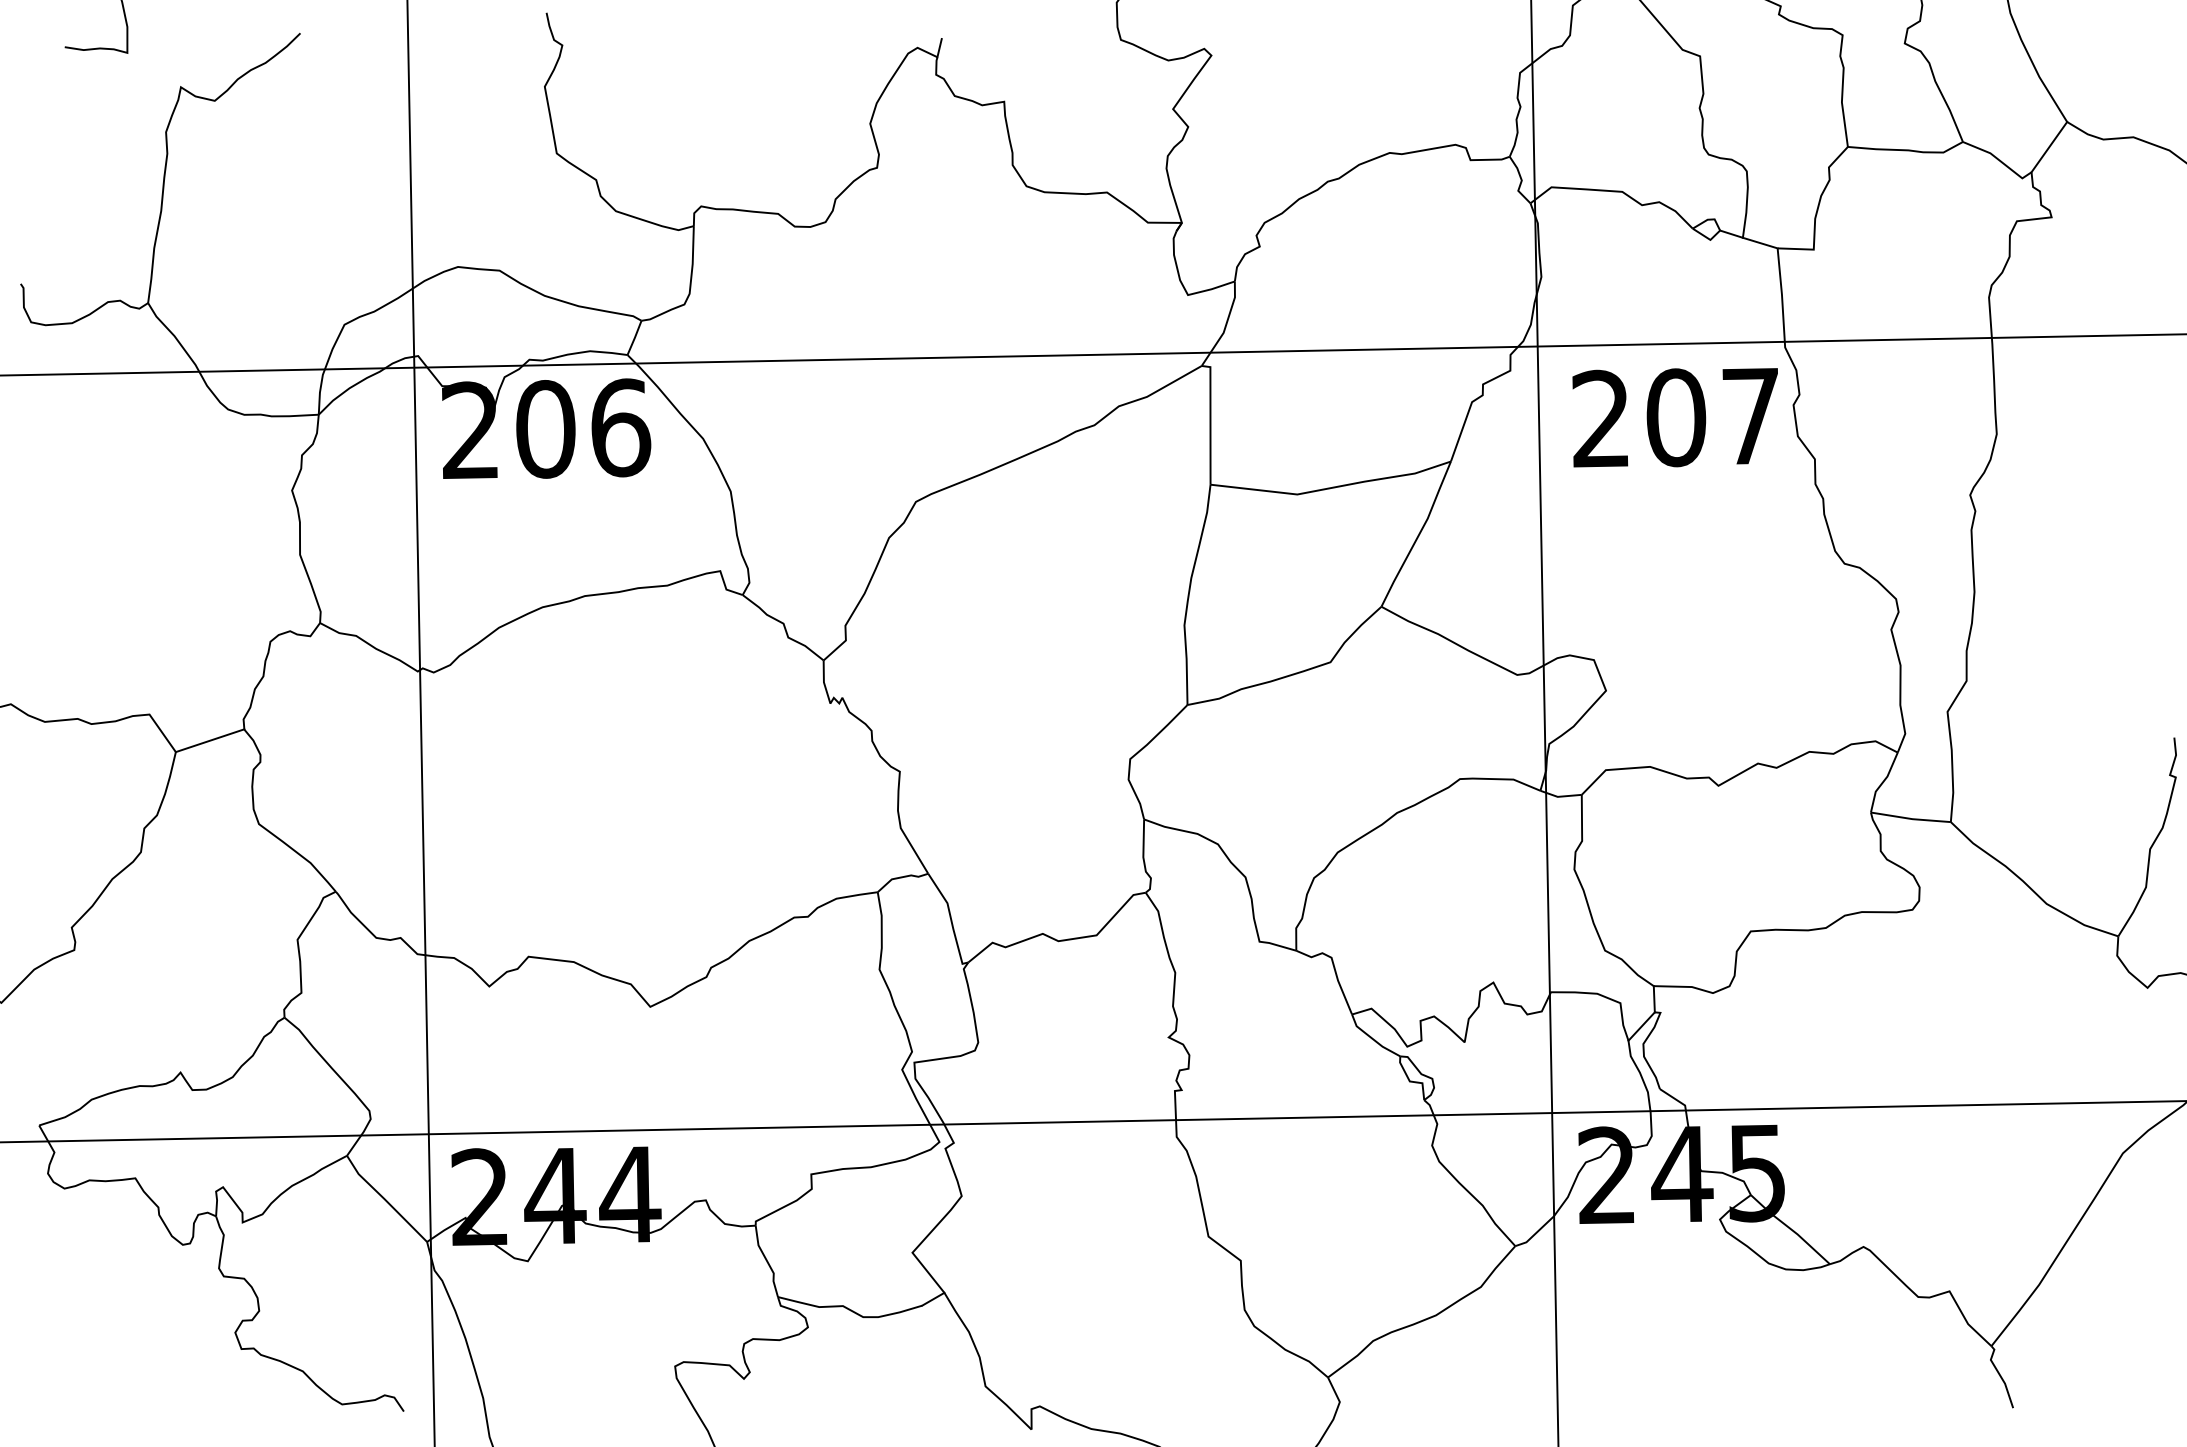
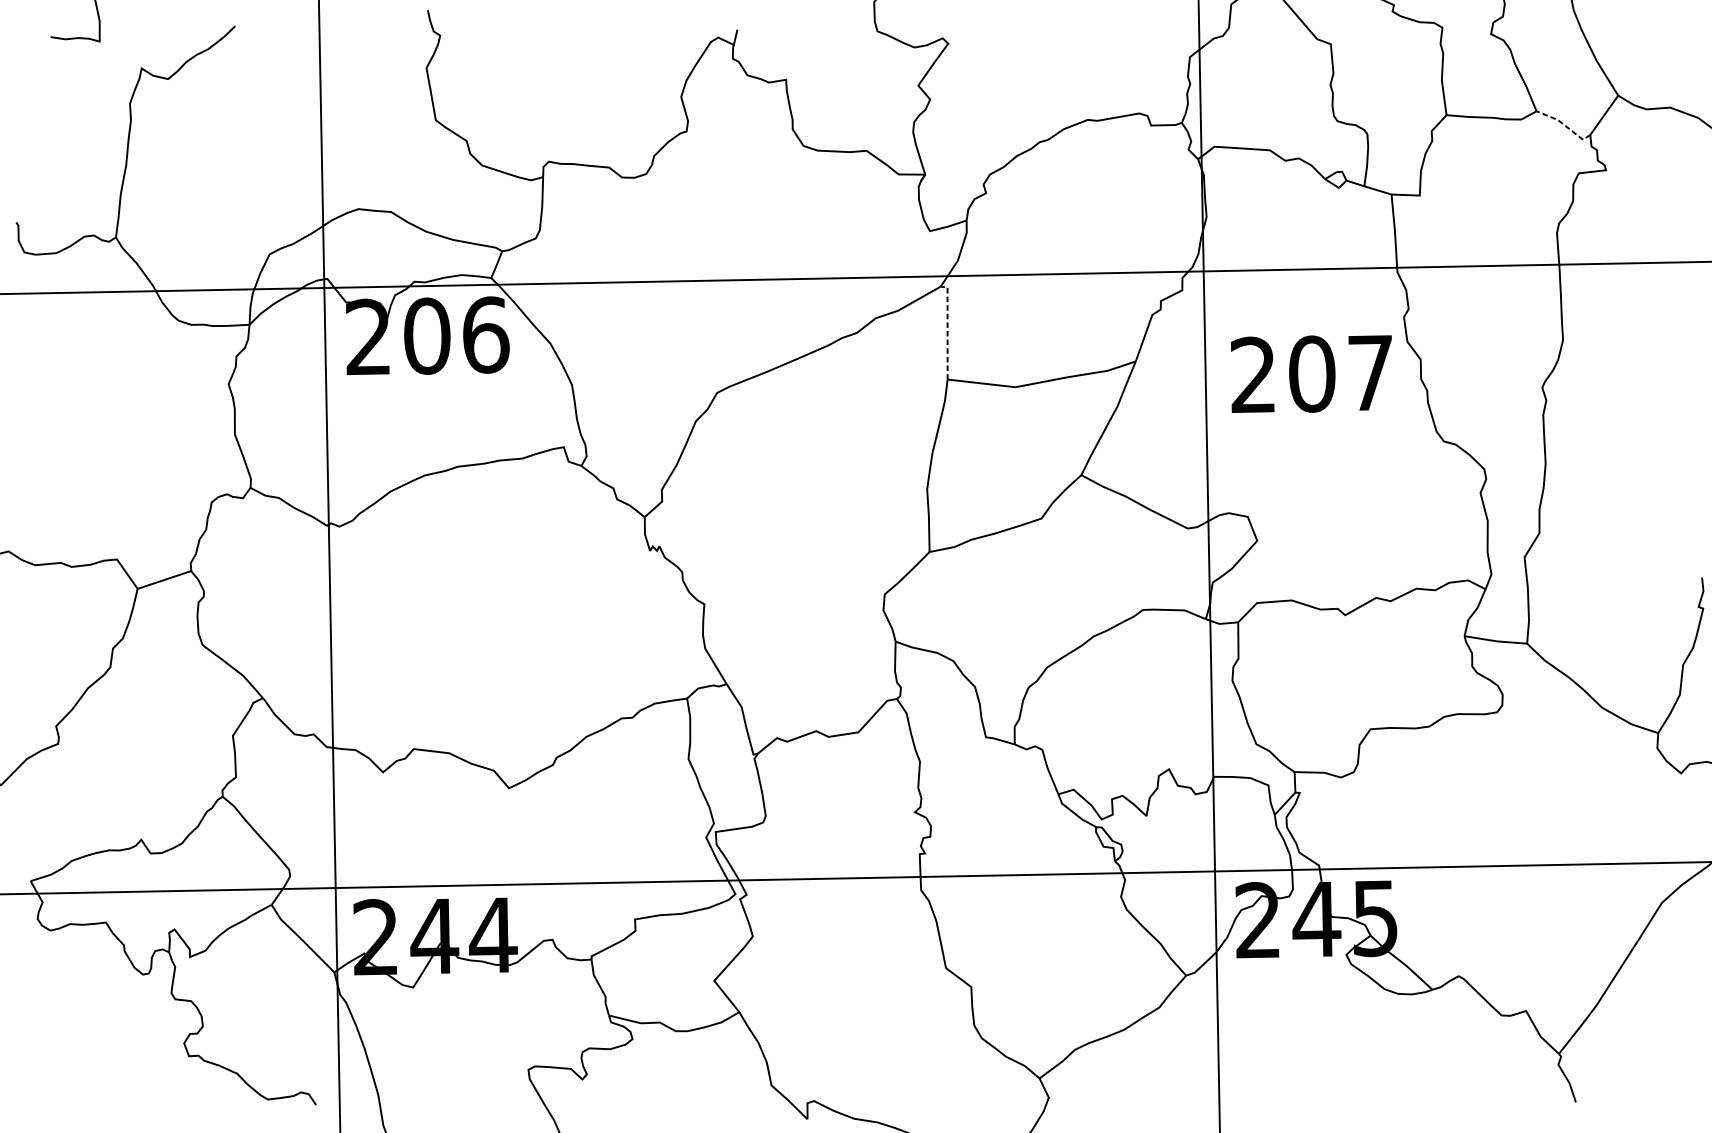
line: (1999, 160) -> (1565, 125), solid -> dashed
text: (1674, 417) -> (1310, 373), moved
line: (1210, 420) -> (947, 329), solid -> dashed

